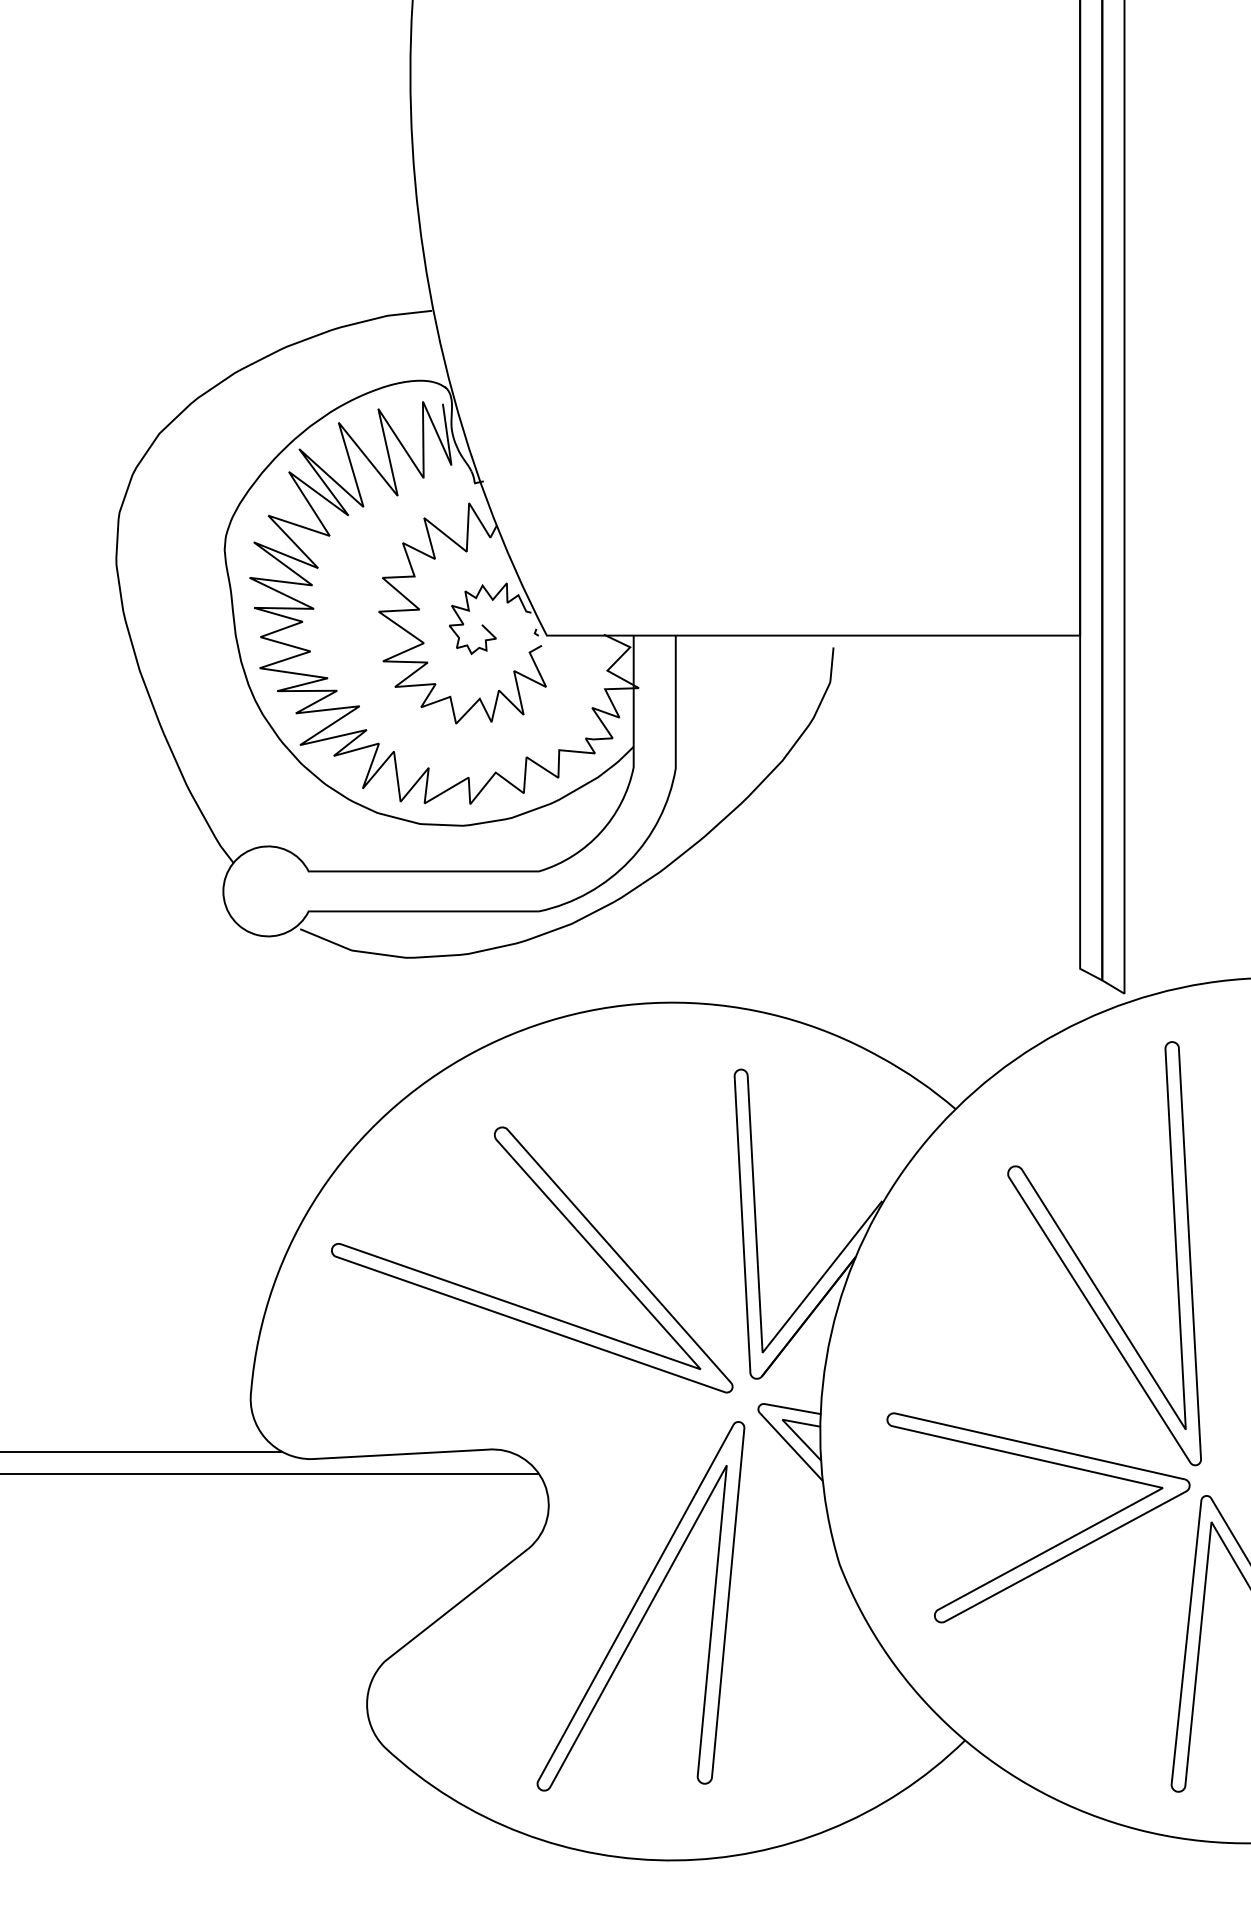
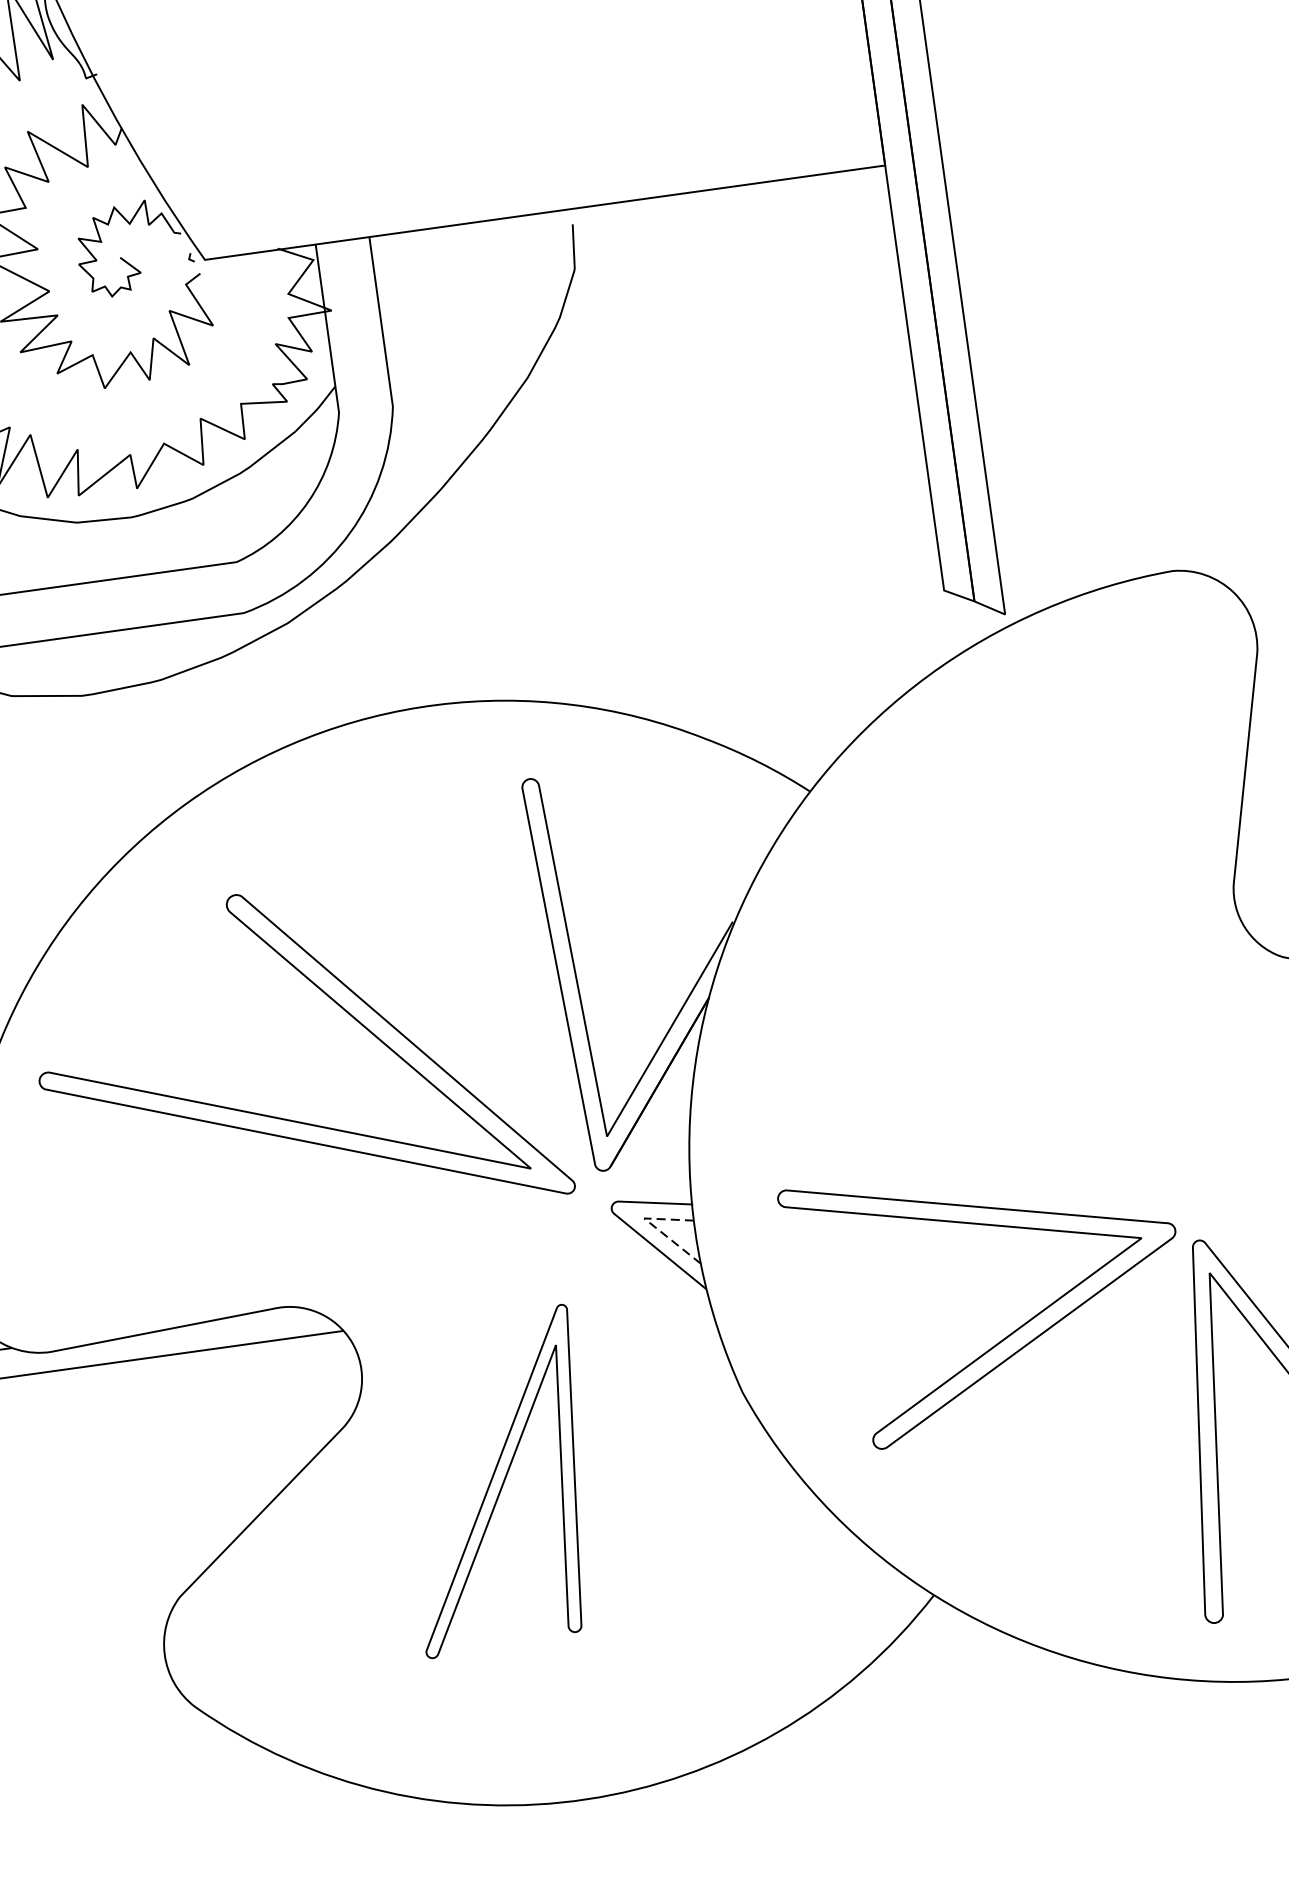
part: (1084, 1266) -> (1002, 969), removed
line: (787, 1425) -> (651, 1224), solid -> dashed
part: (640, 1606) -> (496, 1481), size x0.7

